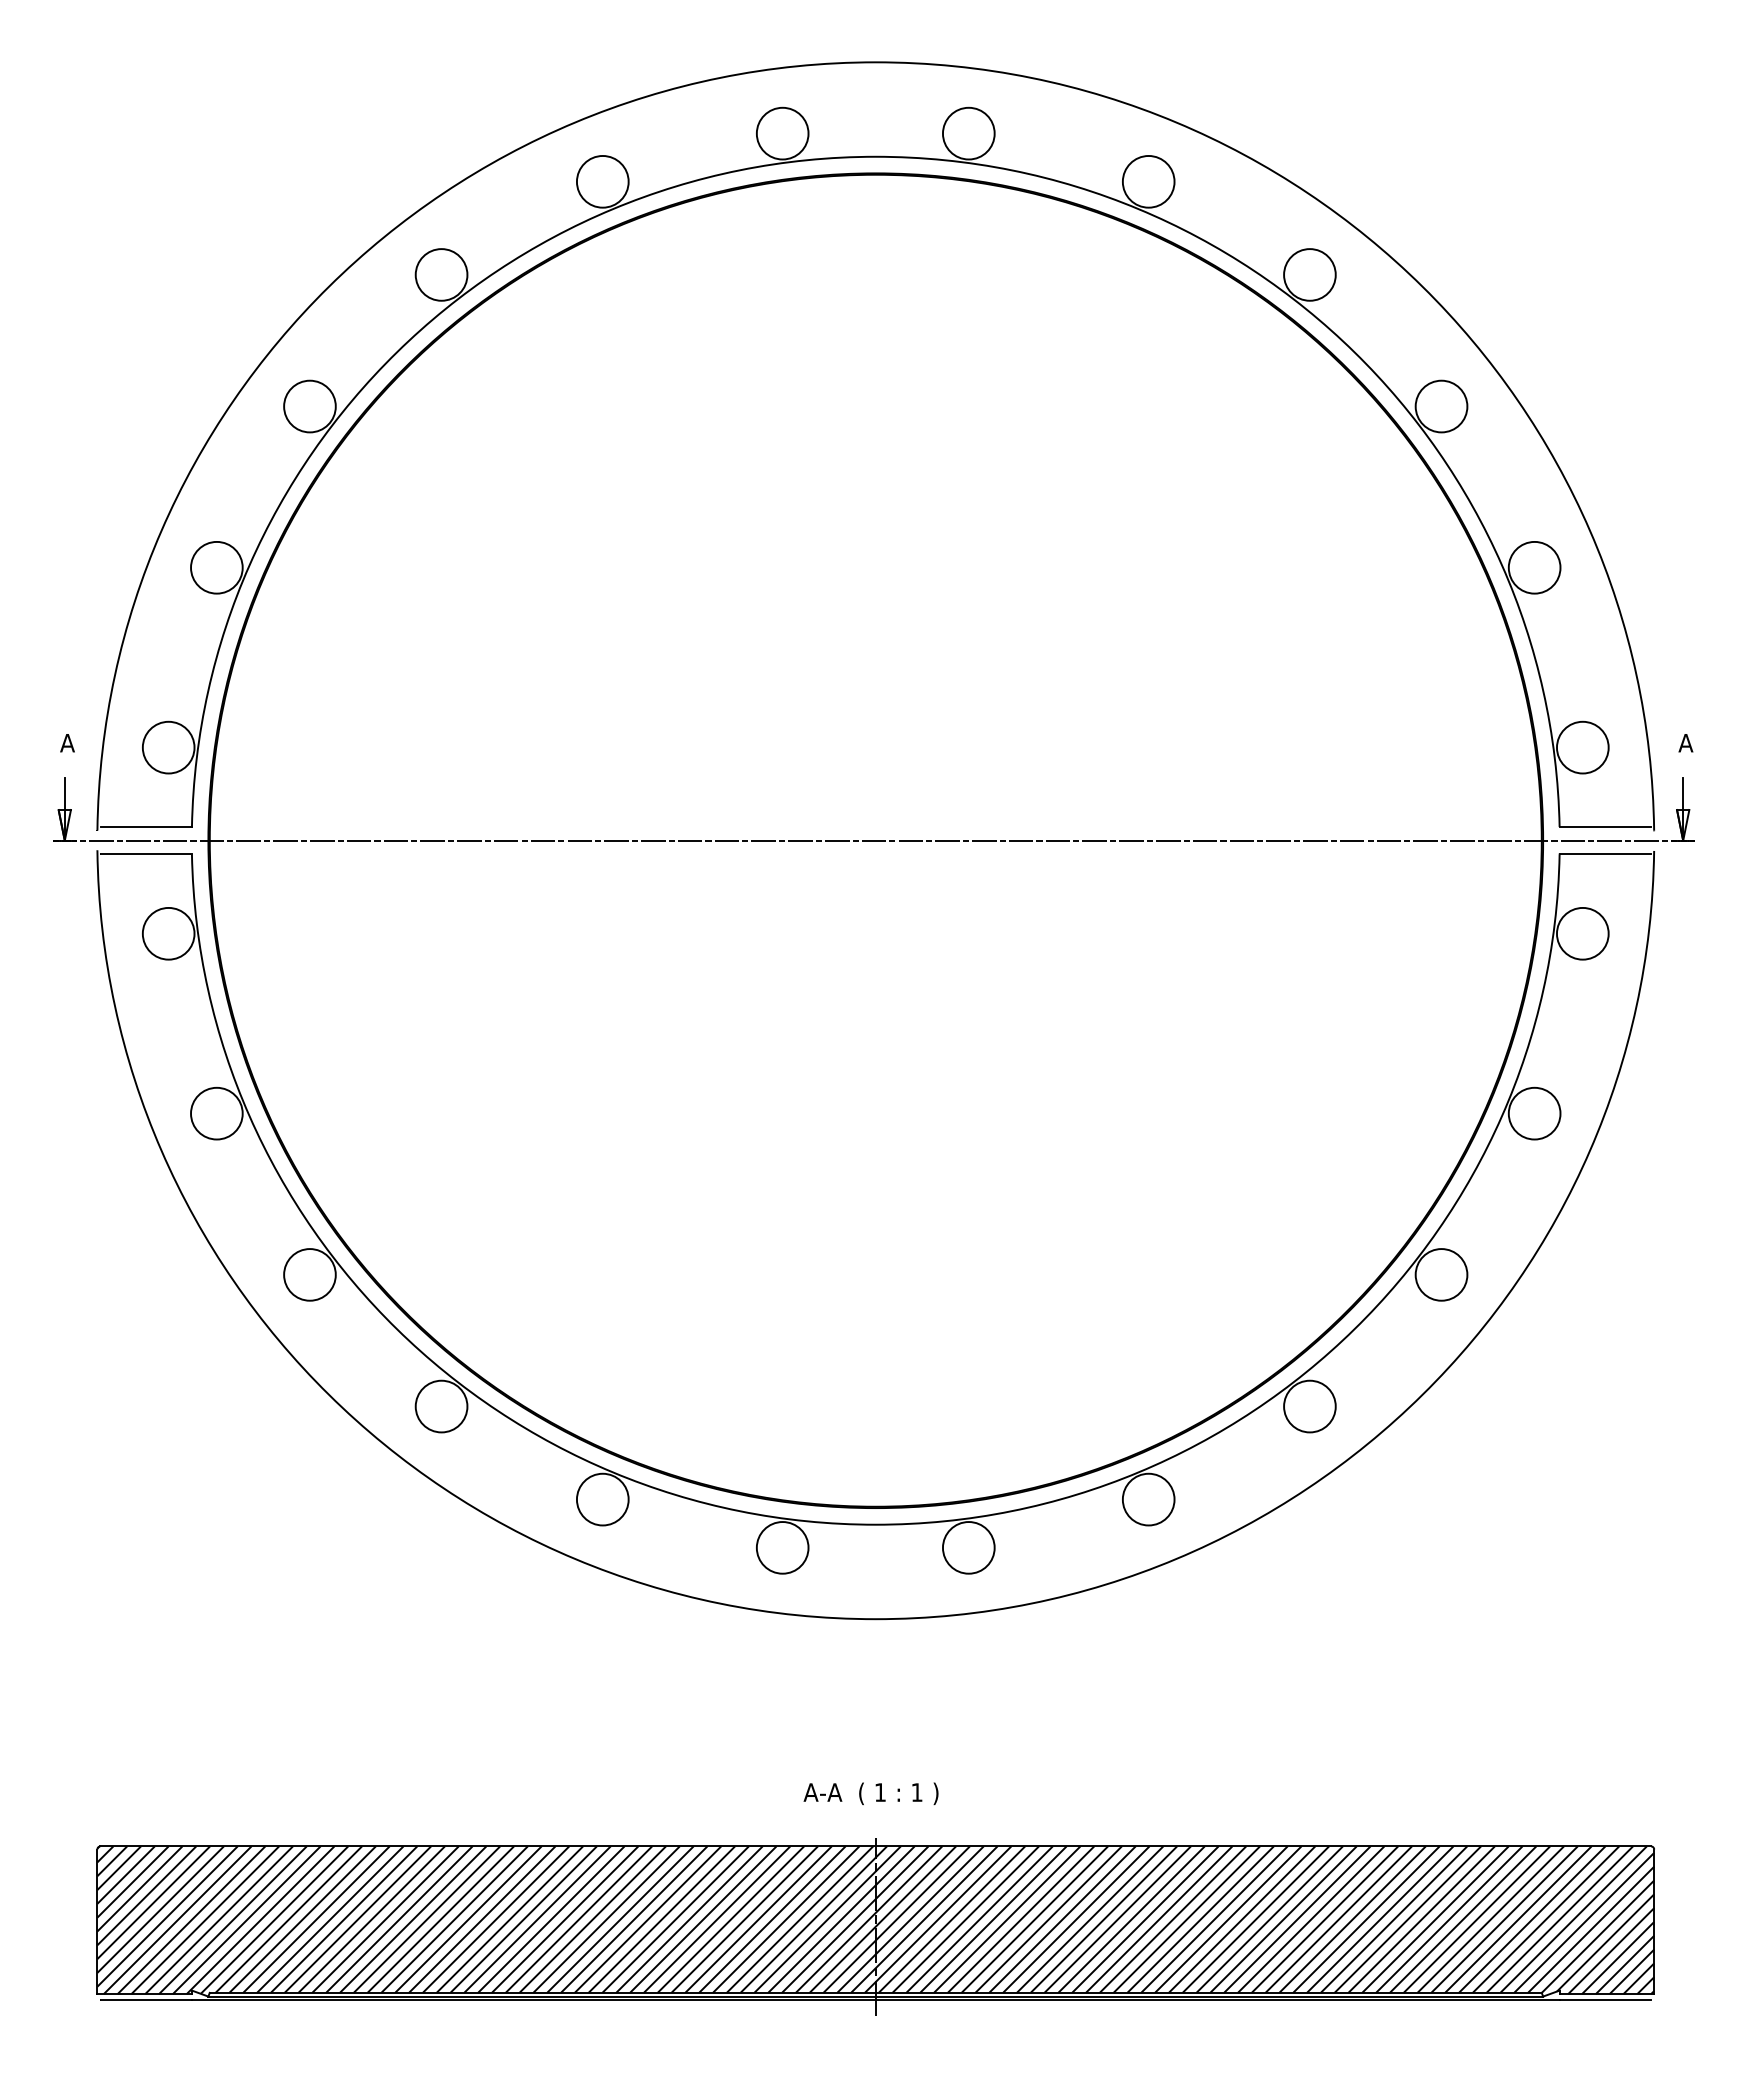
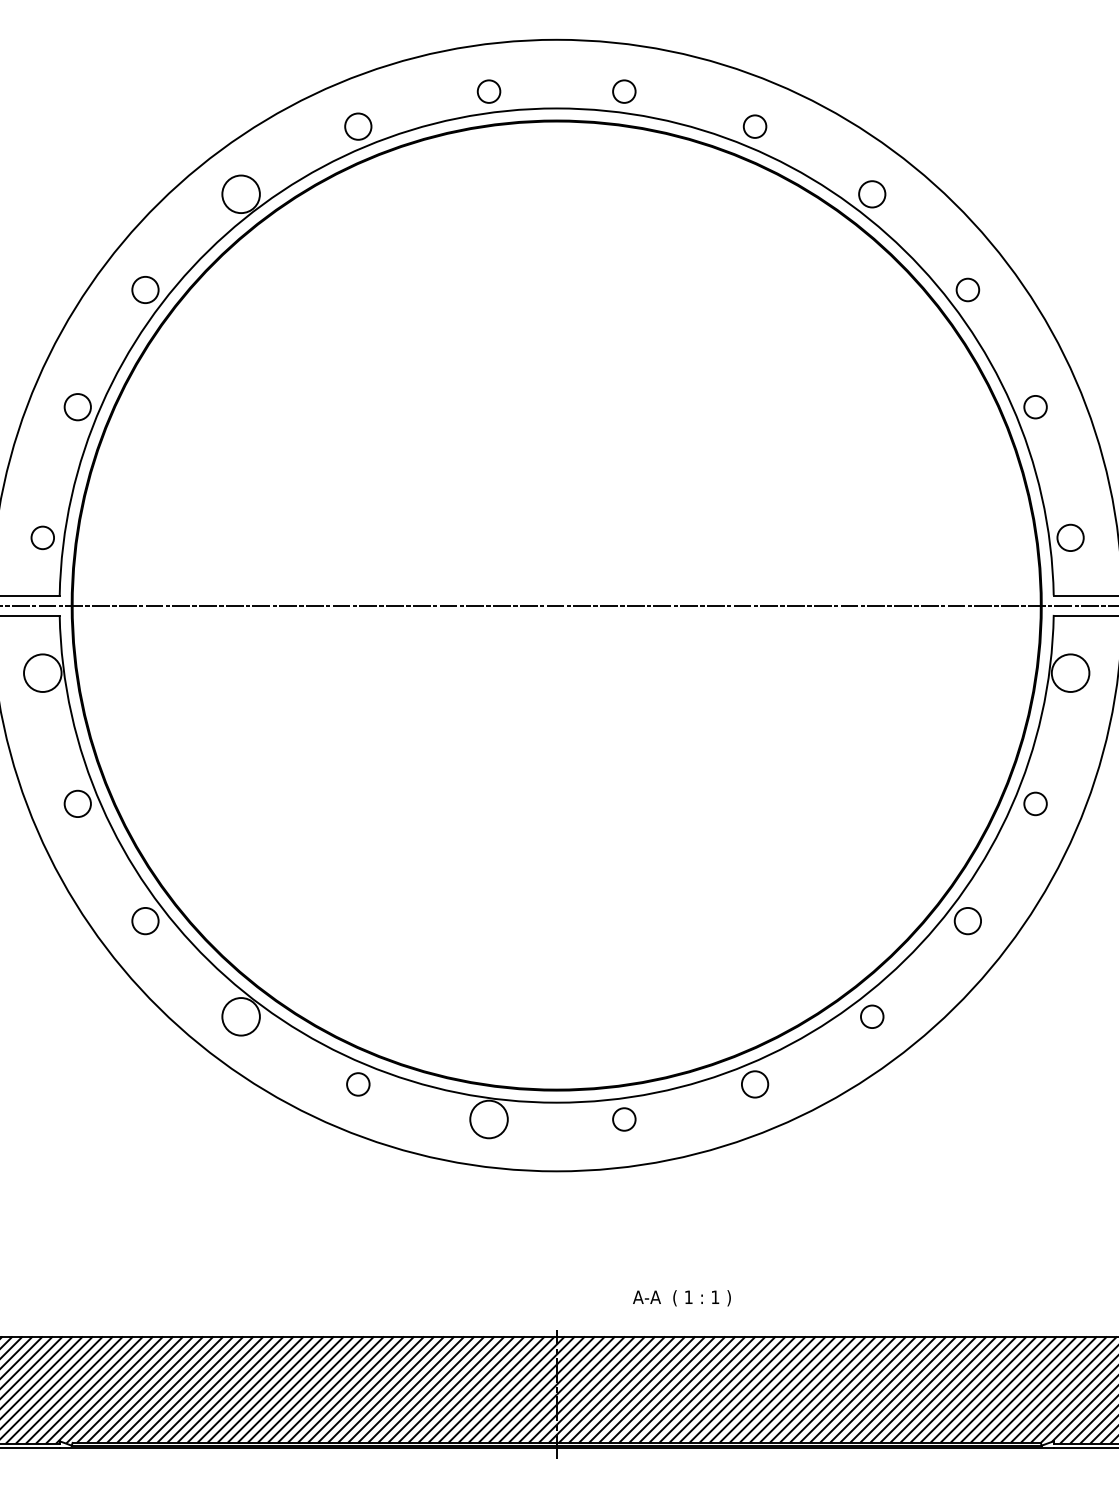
circle: (782, 133) -> (488, 91), size x0.6
circle: (968, 133) -> (624, 91), size x0.6
circle: (602, 181) -> (358, 126), size x0.7
circle: (1148, 181) -> (754, 126), size x0.6
circle: (1309, 274) -> (871, 194), size x0.7
circle: (309, 406) -> (145, 289), size x0.7
circle: (1441, 406) -> (967, 289), size x0.6
circle: (216, 567) -> (77, 406), size x0.7
circle: (1534, 567) -> (1035, 406), size x0.6
circle: (168, 747) -> (42, 537), size x0.6
circle: (1582, 747) -> (1070, 537), size x0.7
circle: (216, 1113) -> (77, 803), size x0.7
circle: (1534, 1113) -> (1035, 803), size x0.6
circle: (309, 1274) -> (145, 920), size x0.7
circle: (1441, 1274) -> (967, 920), size x0.7
circle: (1309, 1406) -> (871, 1016), size x0.6
circle: (602, 1499) -> (358, 1084), size x0.6
circle: (1148, 1499) -> (754, 1084), size x0.7
circle: (968, 1547) -> (624, 1119), size x0.6
text: (870, 1793) -> (681, 1298), moved

